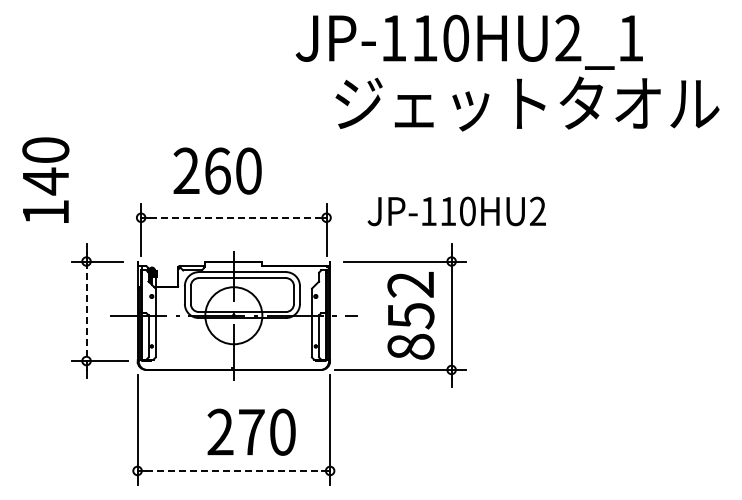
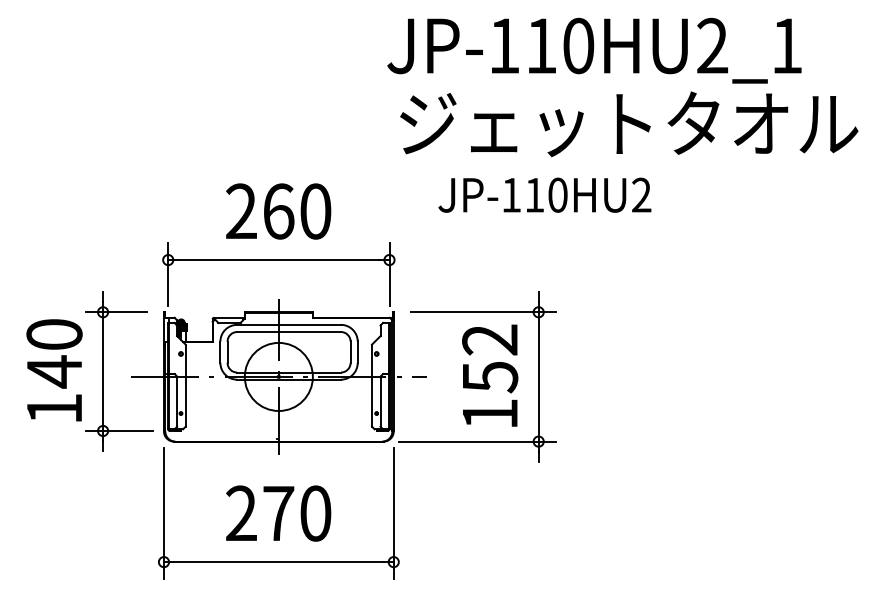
text: (468, 41) -> (593, 49), moved
text: (217, 170) -> (278, 210), moved
text: (45, 179) -> (54, 369), moved
text: (456, 211) -> (544, 195), moved
line: (234, 217) -> (279, 259), dashed -> solid
line: (86, 311) -> (103, 371), dashed -> solid
text: (410, 346) -> (489, 413), 852 -> 152
text: (251, 431) -> (278, 512), moved
line: (233, 470) -> (278, 561), dashed -> solid

